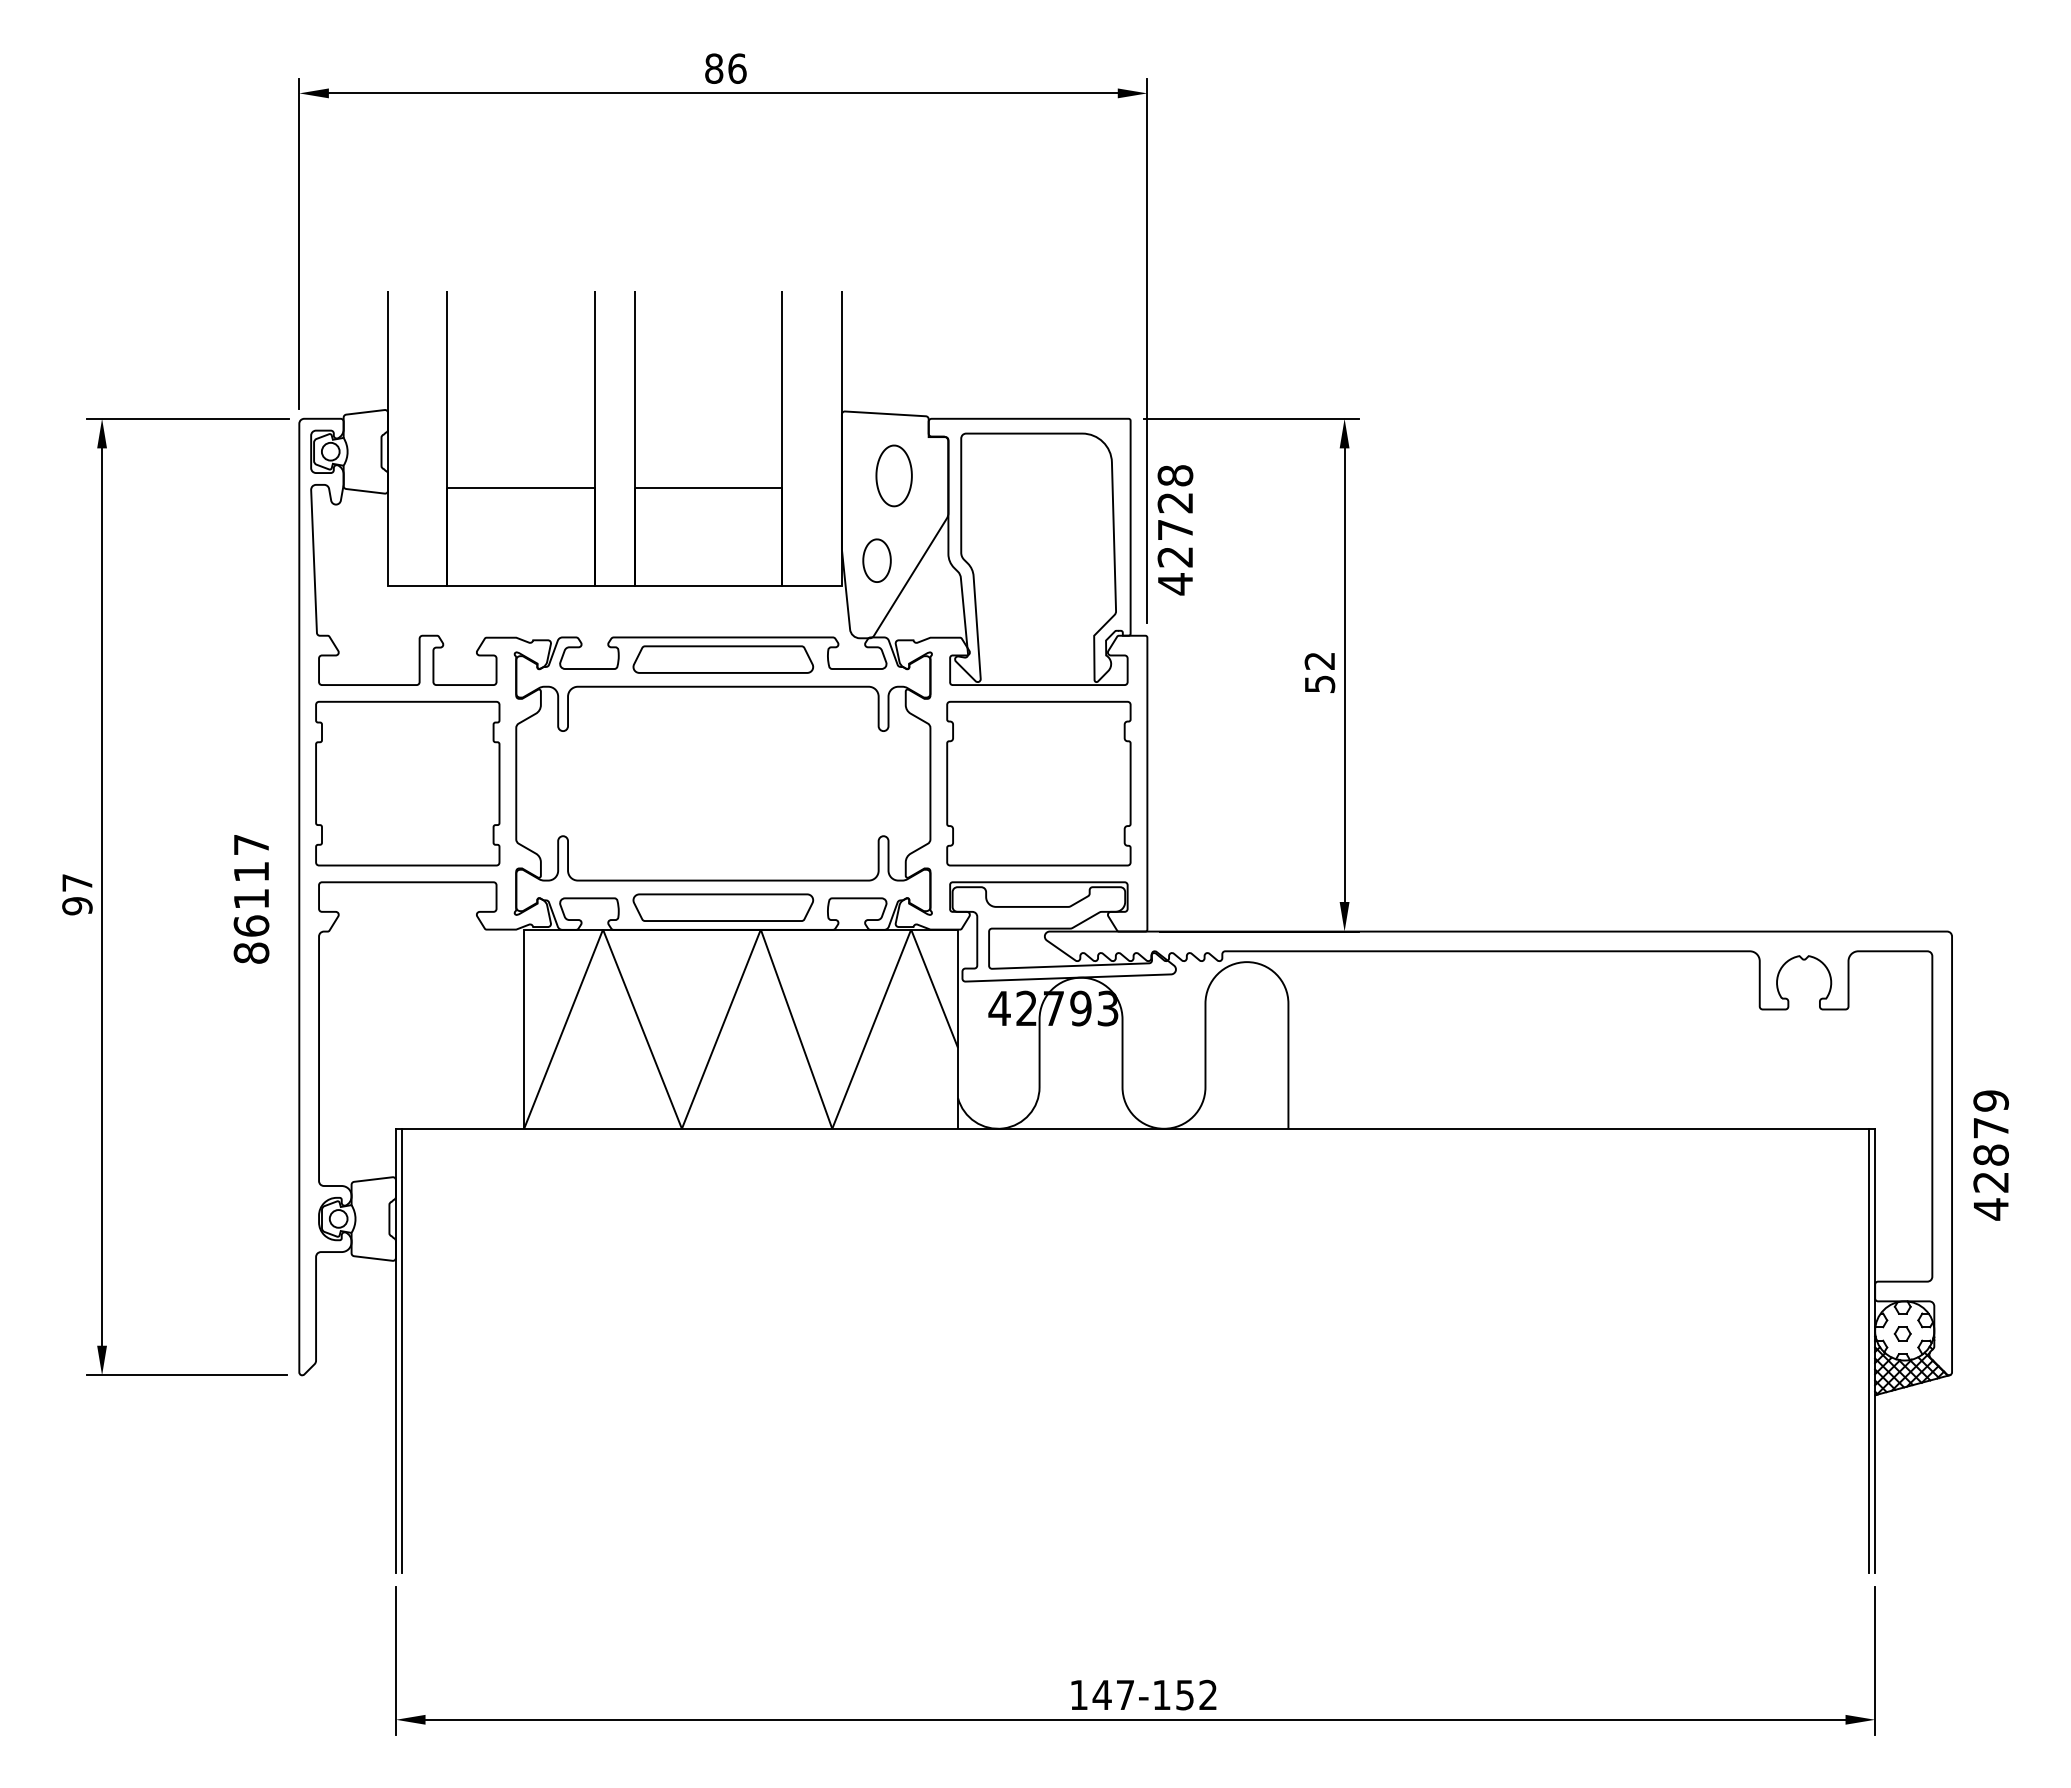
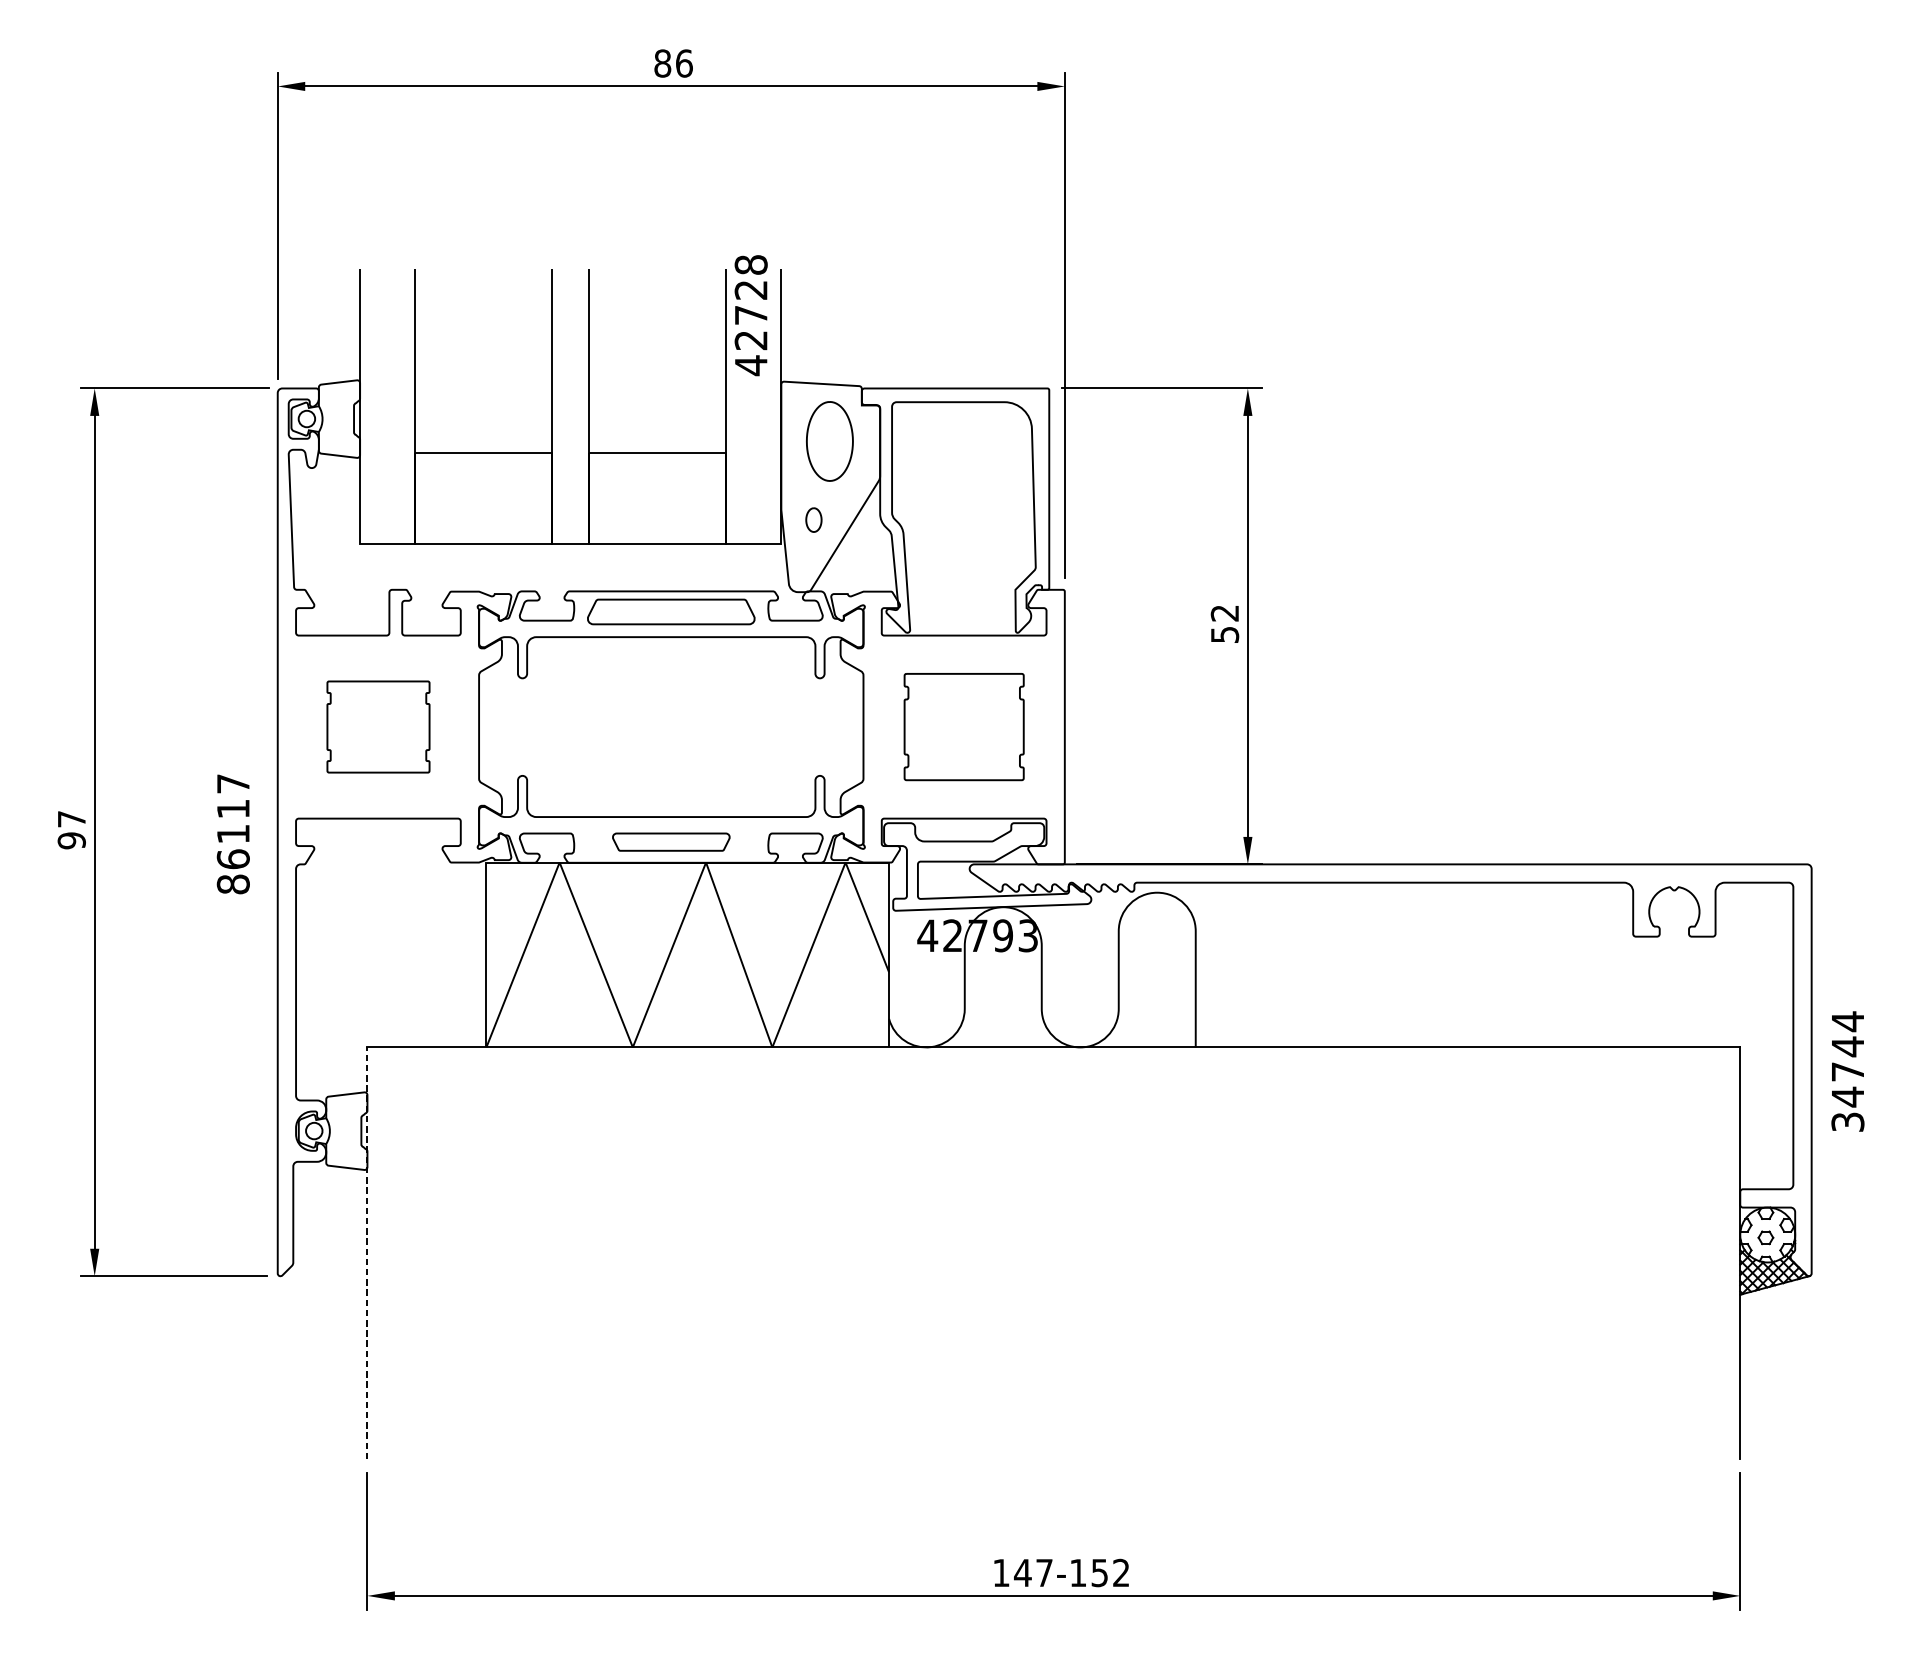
part: (893, 475) -> (829, 441), size x1.4
text: (1175, 530) -> (751, 315), moved
part: (876, 560) -> (813, 519), size x0.6
part: (407, 783) -> (378, 726), size x0.6
part: (1038, 783) -> (963, 726), size x0.7
part: (723, 907) -> (671, 842), size x0.7
text: (1990, 1154) -> (1847, 1071), 42879 -> 34744
line: (395, 1350) -> (367, 1253), solid -> dashed
line: (401, 1350) -> (372, 1253), removed
line: (1869, 1350) -> (1735, 1253), removed

